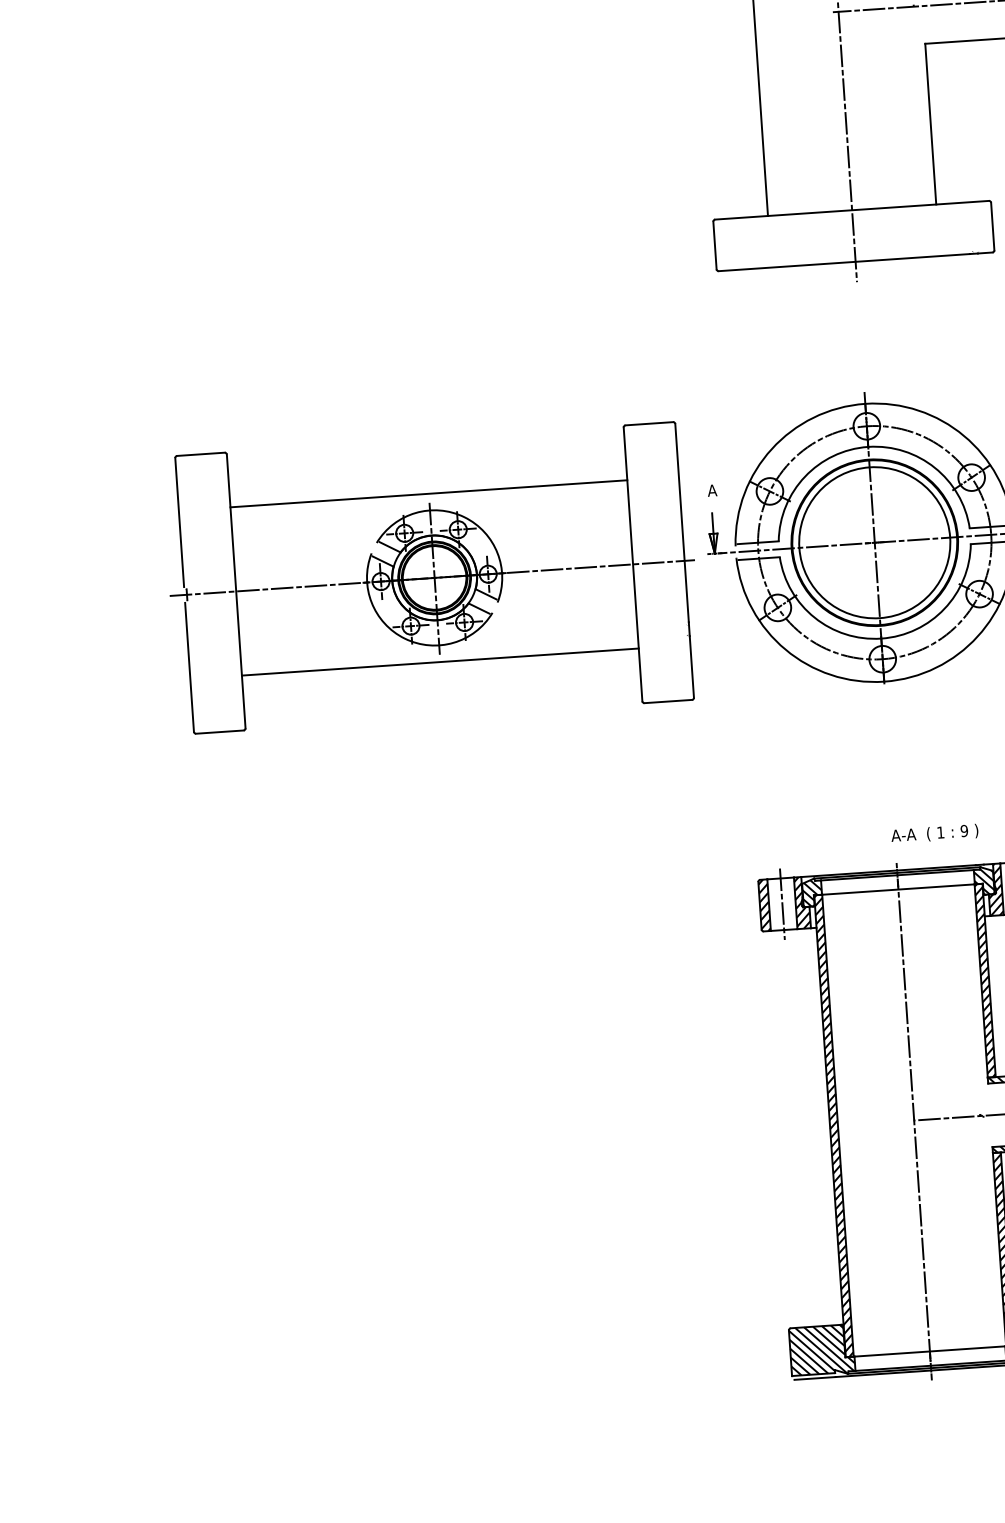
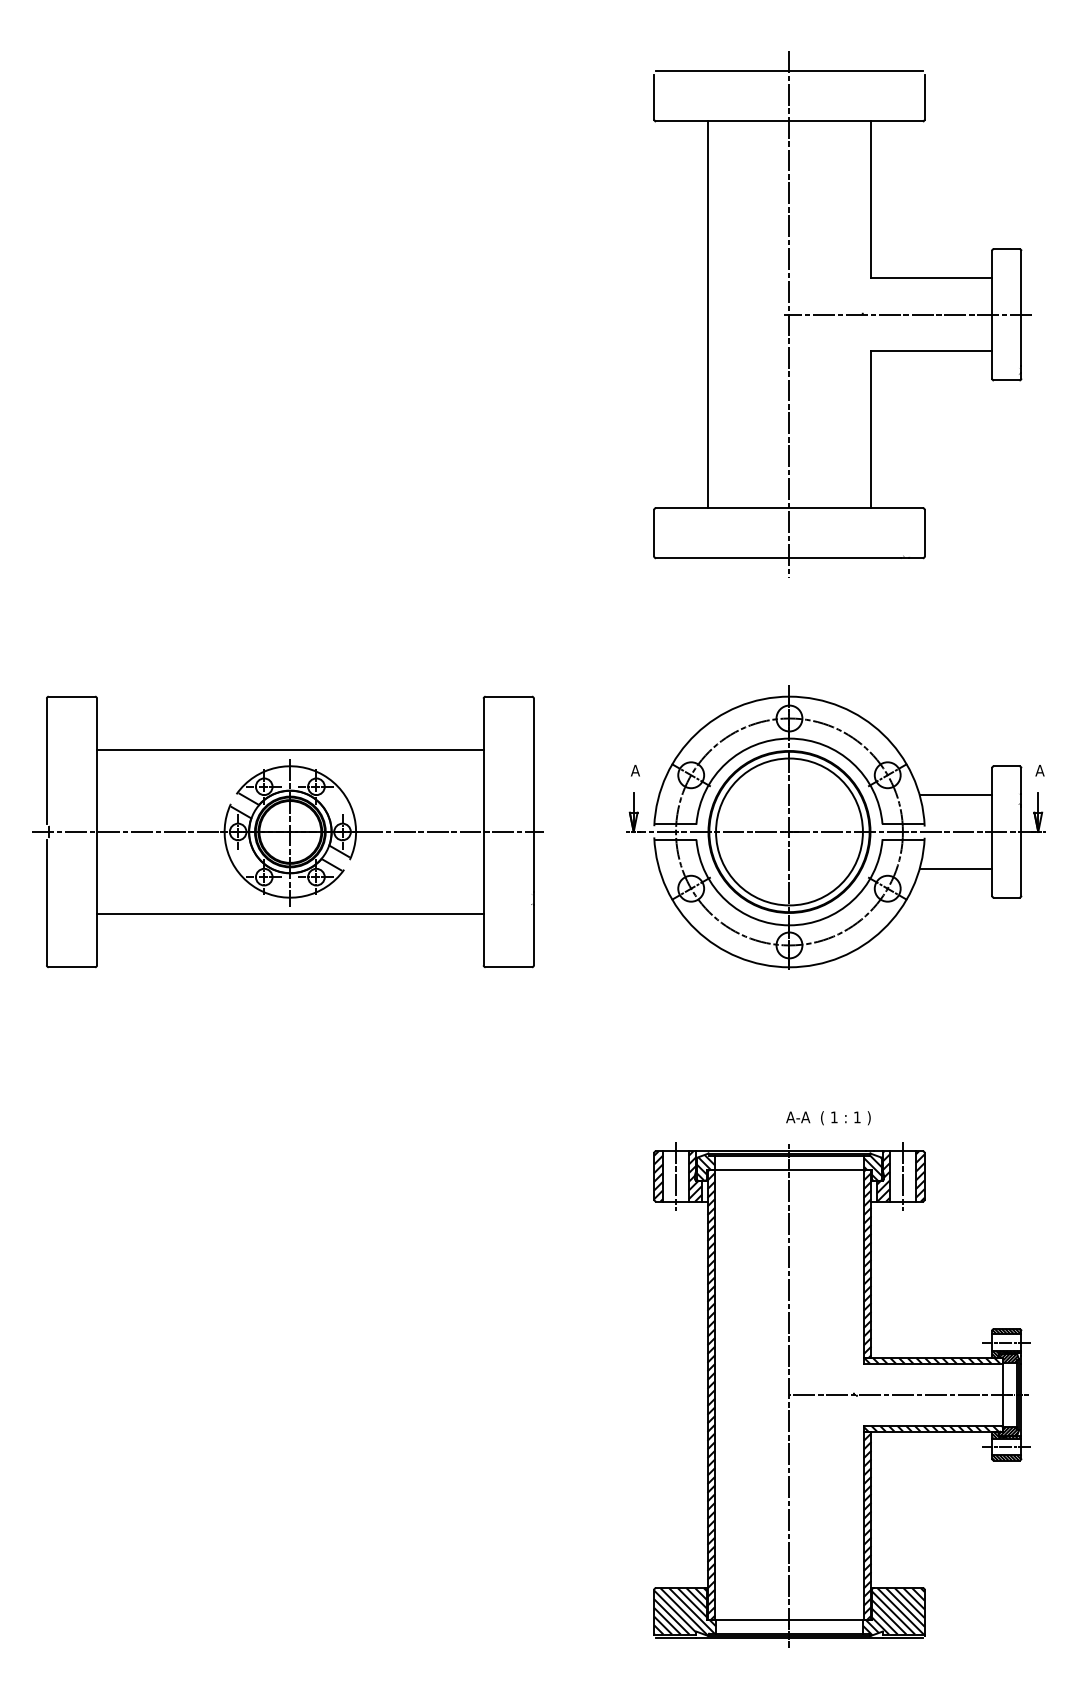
part: (431, 577) -> (287, 831), moved
text: (963, 831) -> (856, 1117), 9 -> 1

